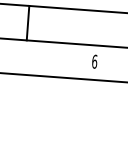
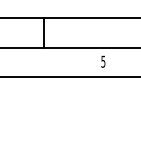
text: (94, 61) -> (103, 61), 6 -> 5

